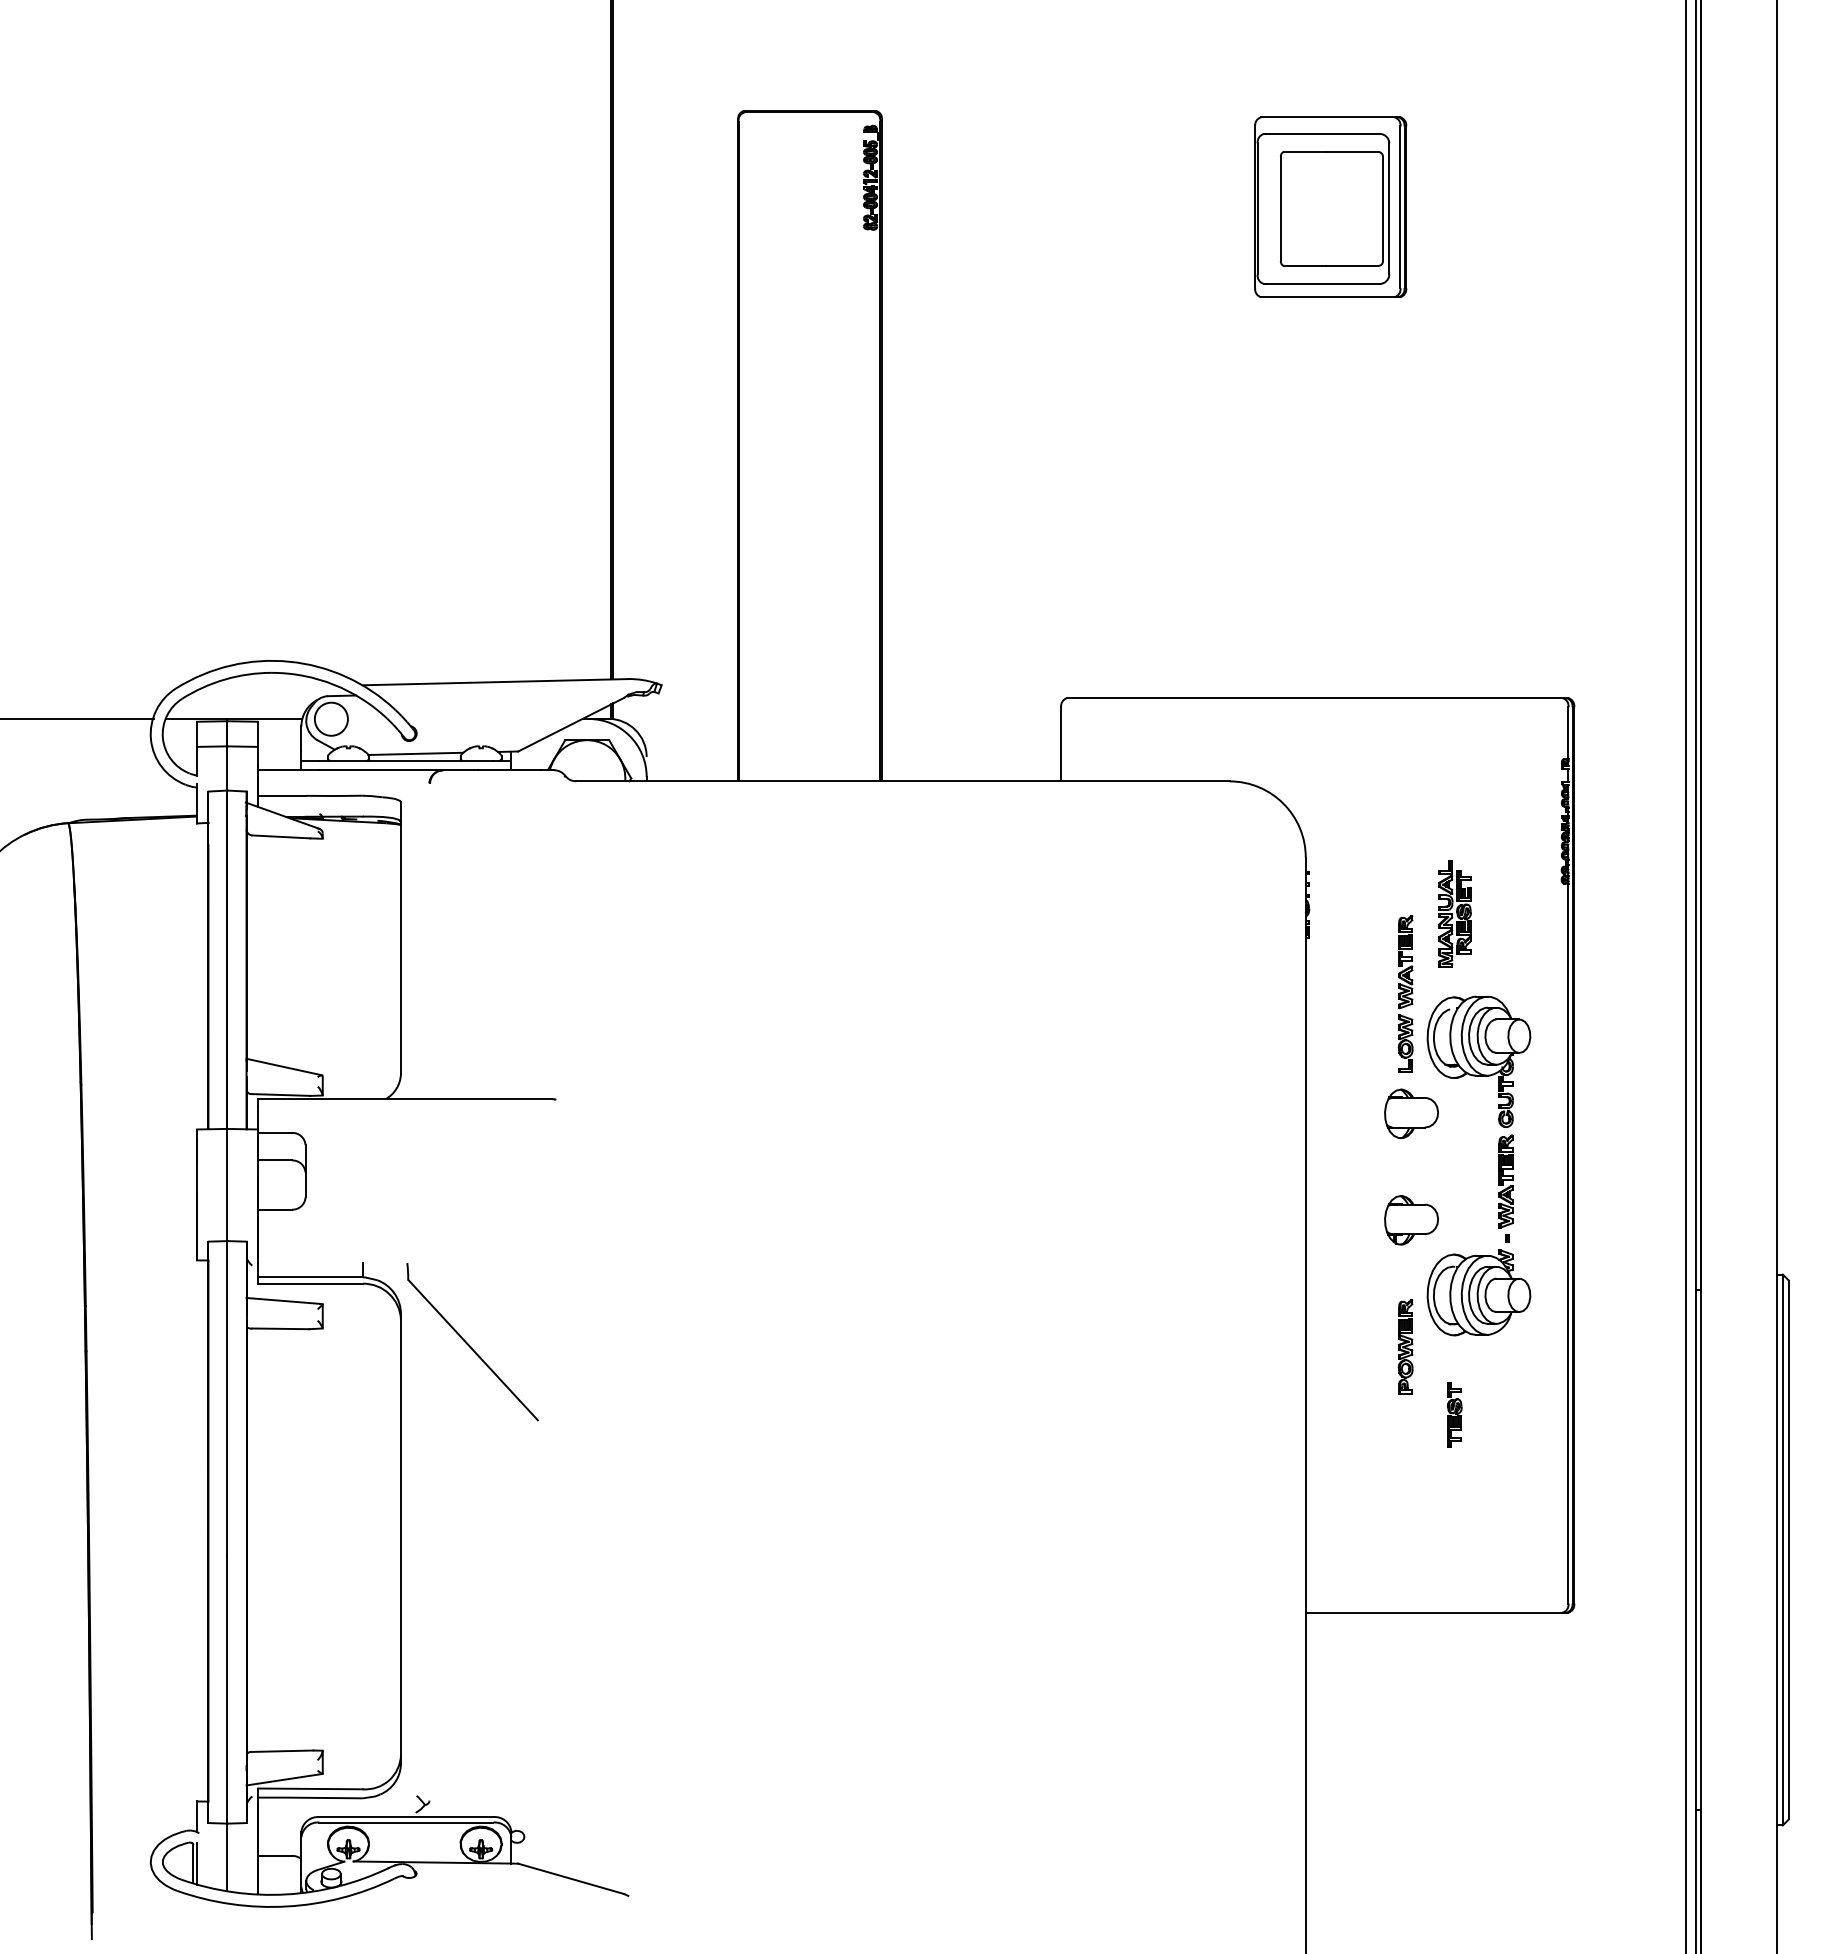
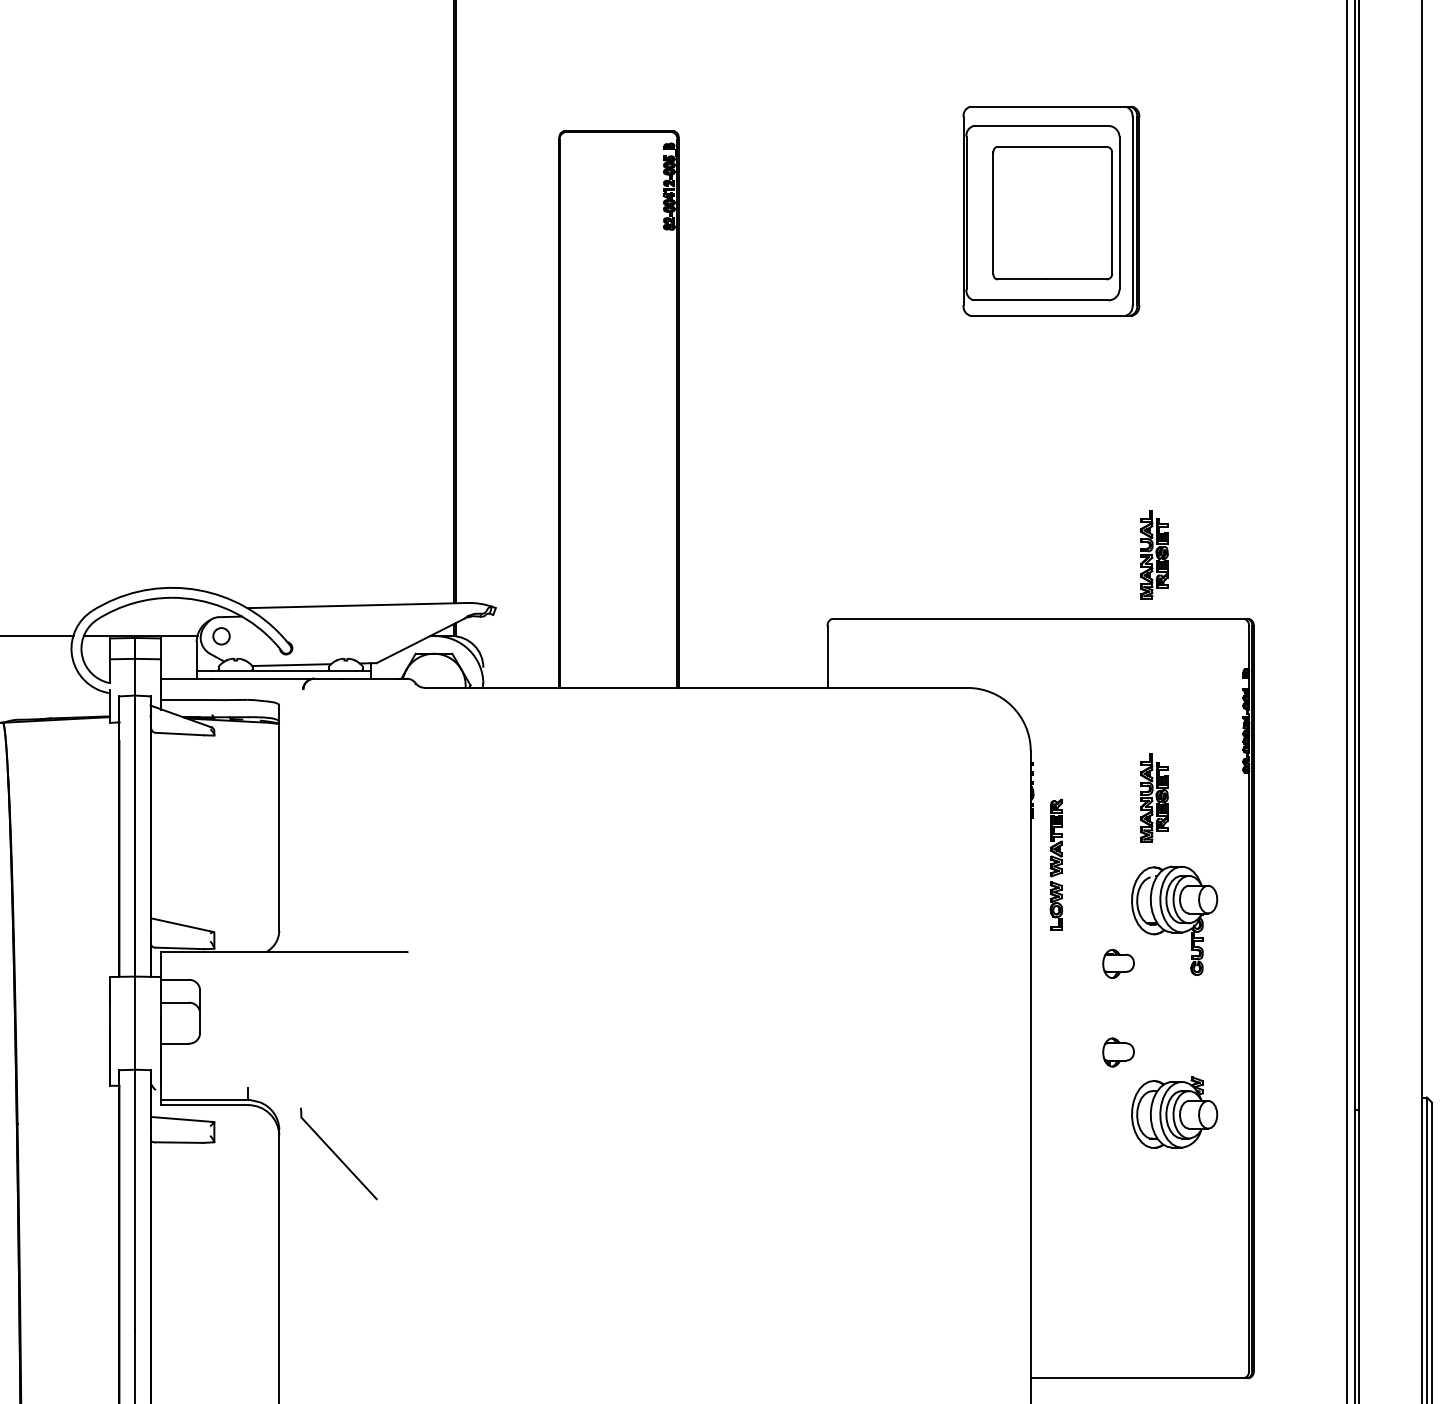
part: (1330, 206) -> (1051, 210), size x1.4
part: (1454, 620) -> (1154, 554), added
circle: (330, 718) -> (220, 635), size x0.6
part: (1405, 993) -> (1056, 864), moved
part: (1411, 1113) -> (1118, 963), size x0.7
part: (1505, 1188) -> (1196, 1026), removed
part: (1411, 1220) -> (1118, 1052), size x0.7
part: (472, 1342) -> (338, 1153), size x0.7
part: (1405, 1346) -> (1113, 1157), removed
part: (1454, 1414) -> (1154, 1213), removed

